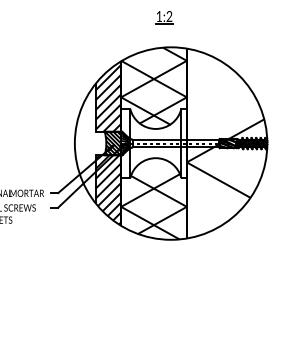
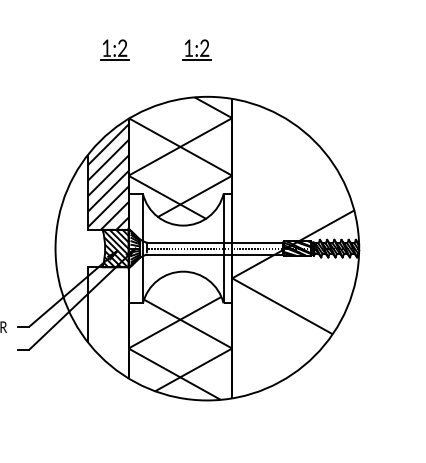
part: (112, 17) -> (114, 49), added
hatch: (108, 189) -> (108, 321), removed

